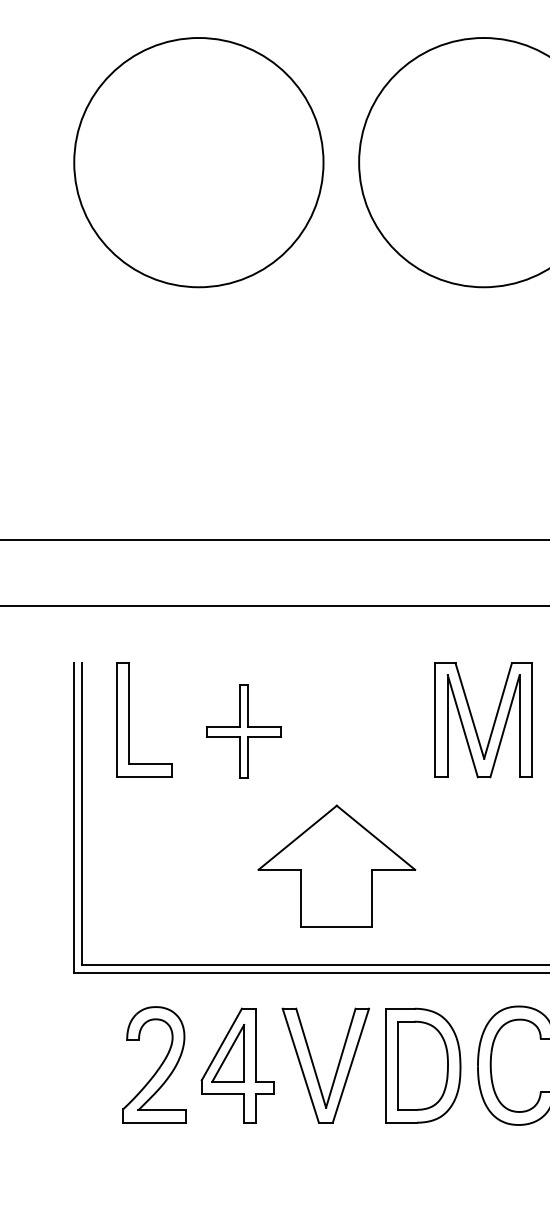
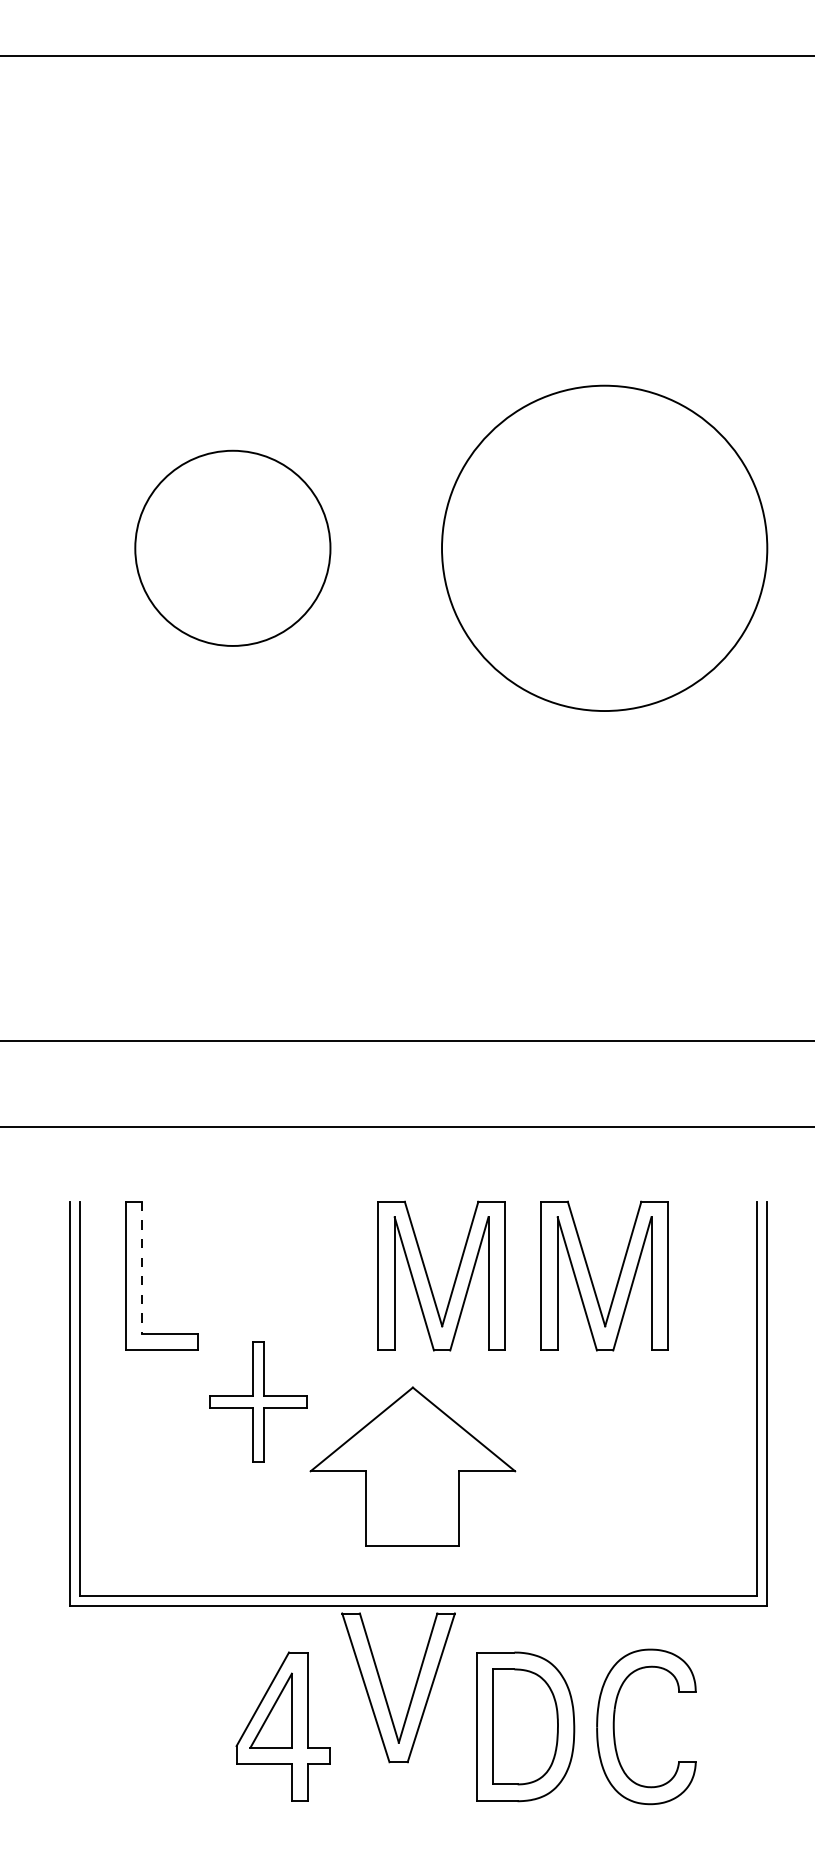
circle: (198, 162) -> (232, 548), size x0.6
line: (129, 713) -> (142, 1267), solid -> dashed
part: (349, 722) -> (429, 1279), added
part: (243, 731) -> (258, 1401), moved
part: (158, 1067) -> (180, 1729), removed
part: (315, 1067) -> (384, 1690), moved

